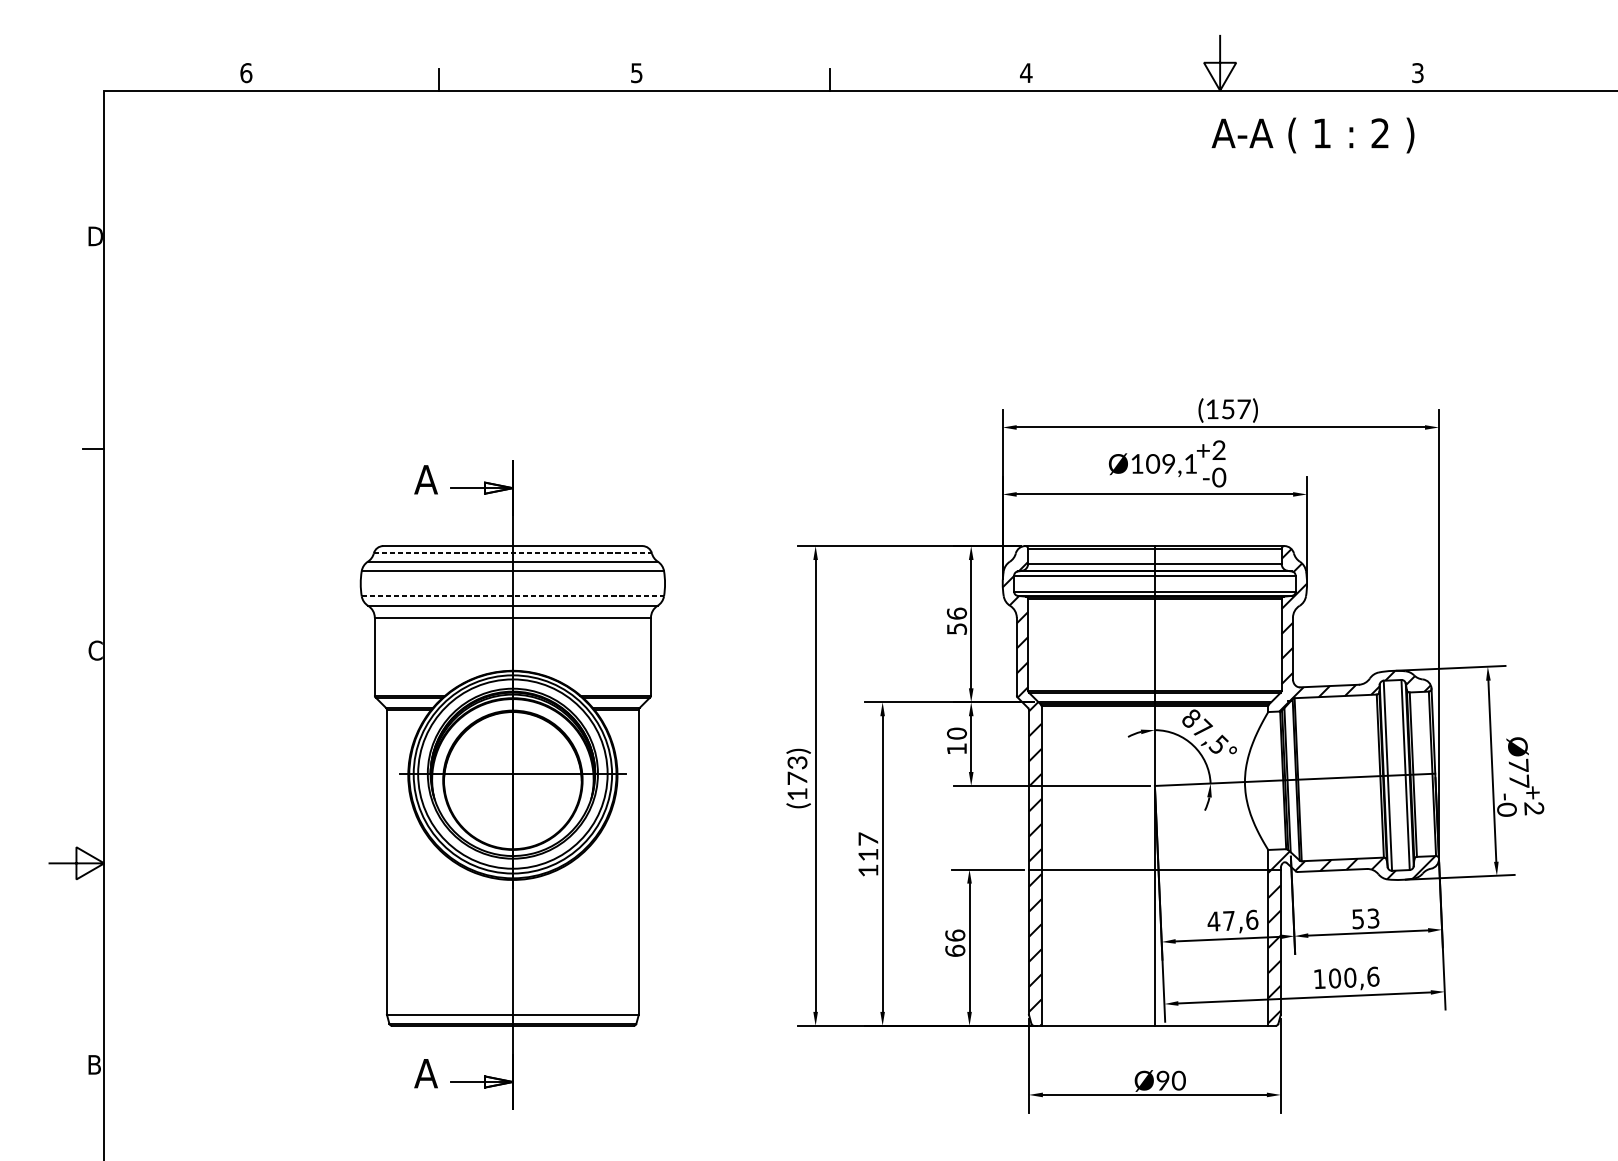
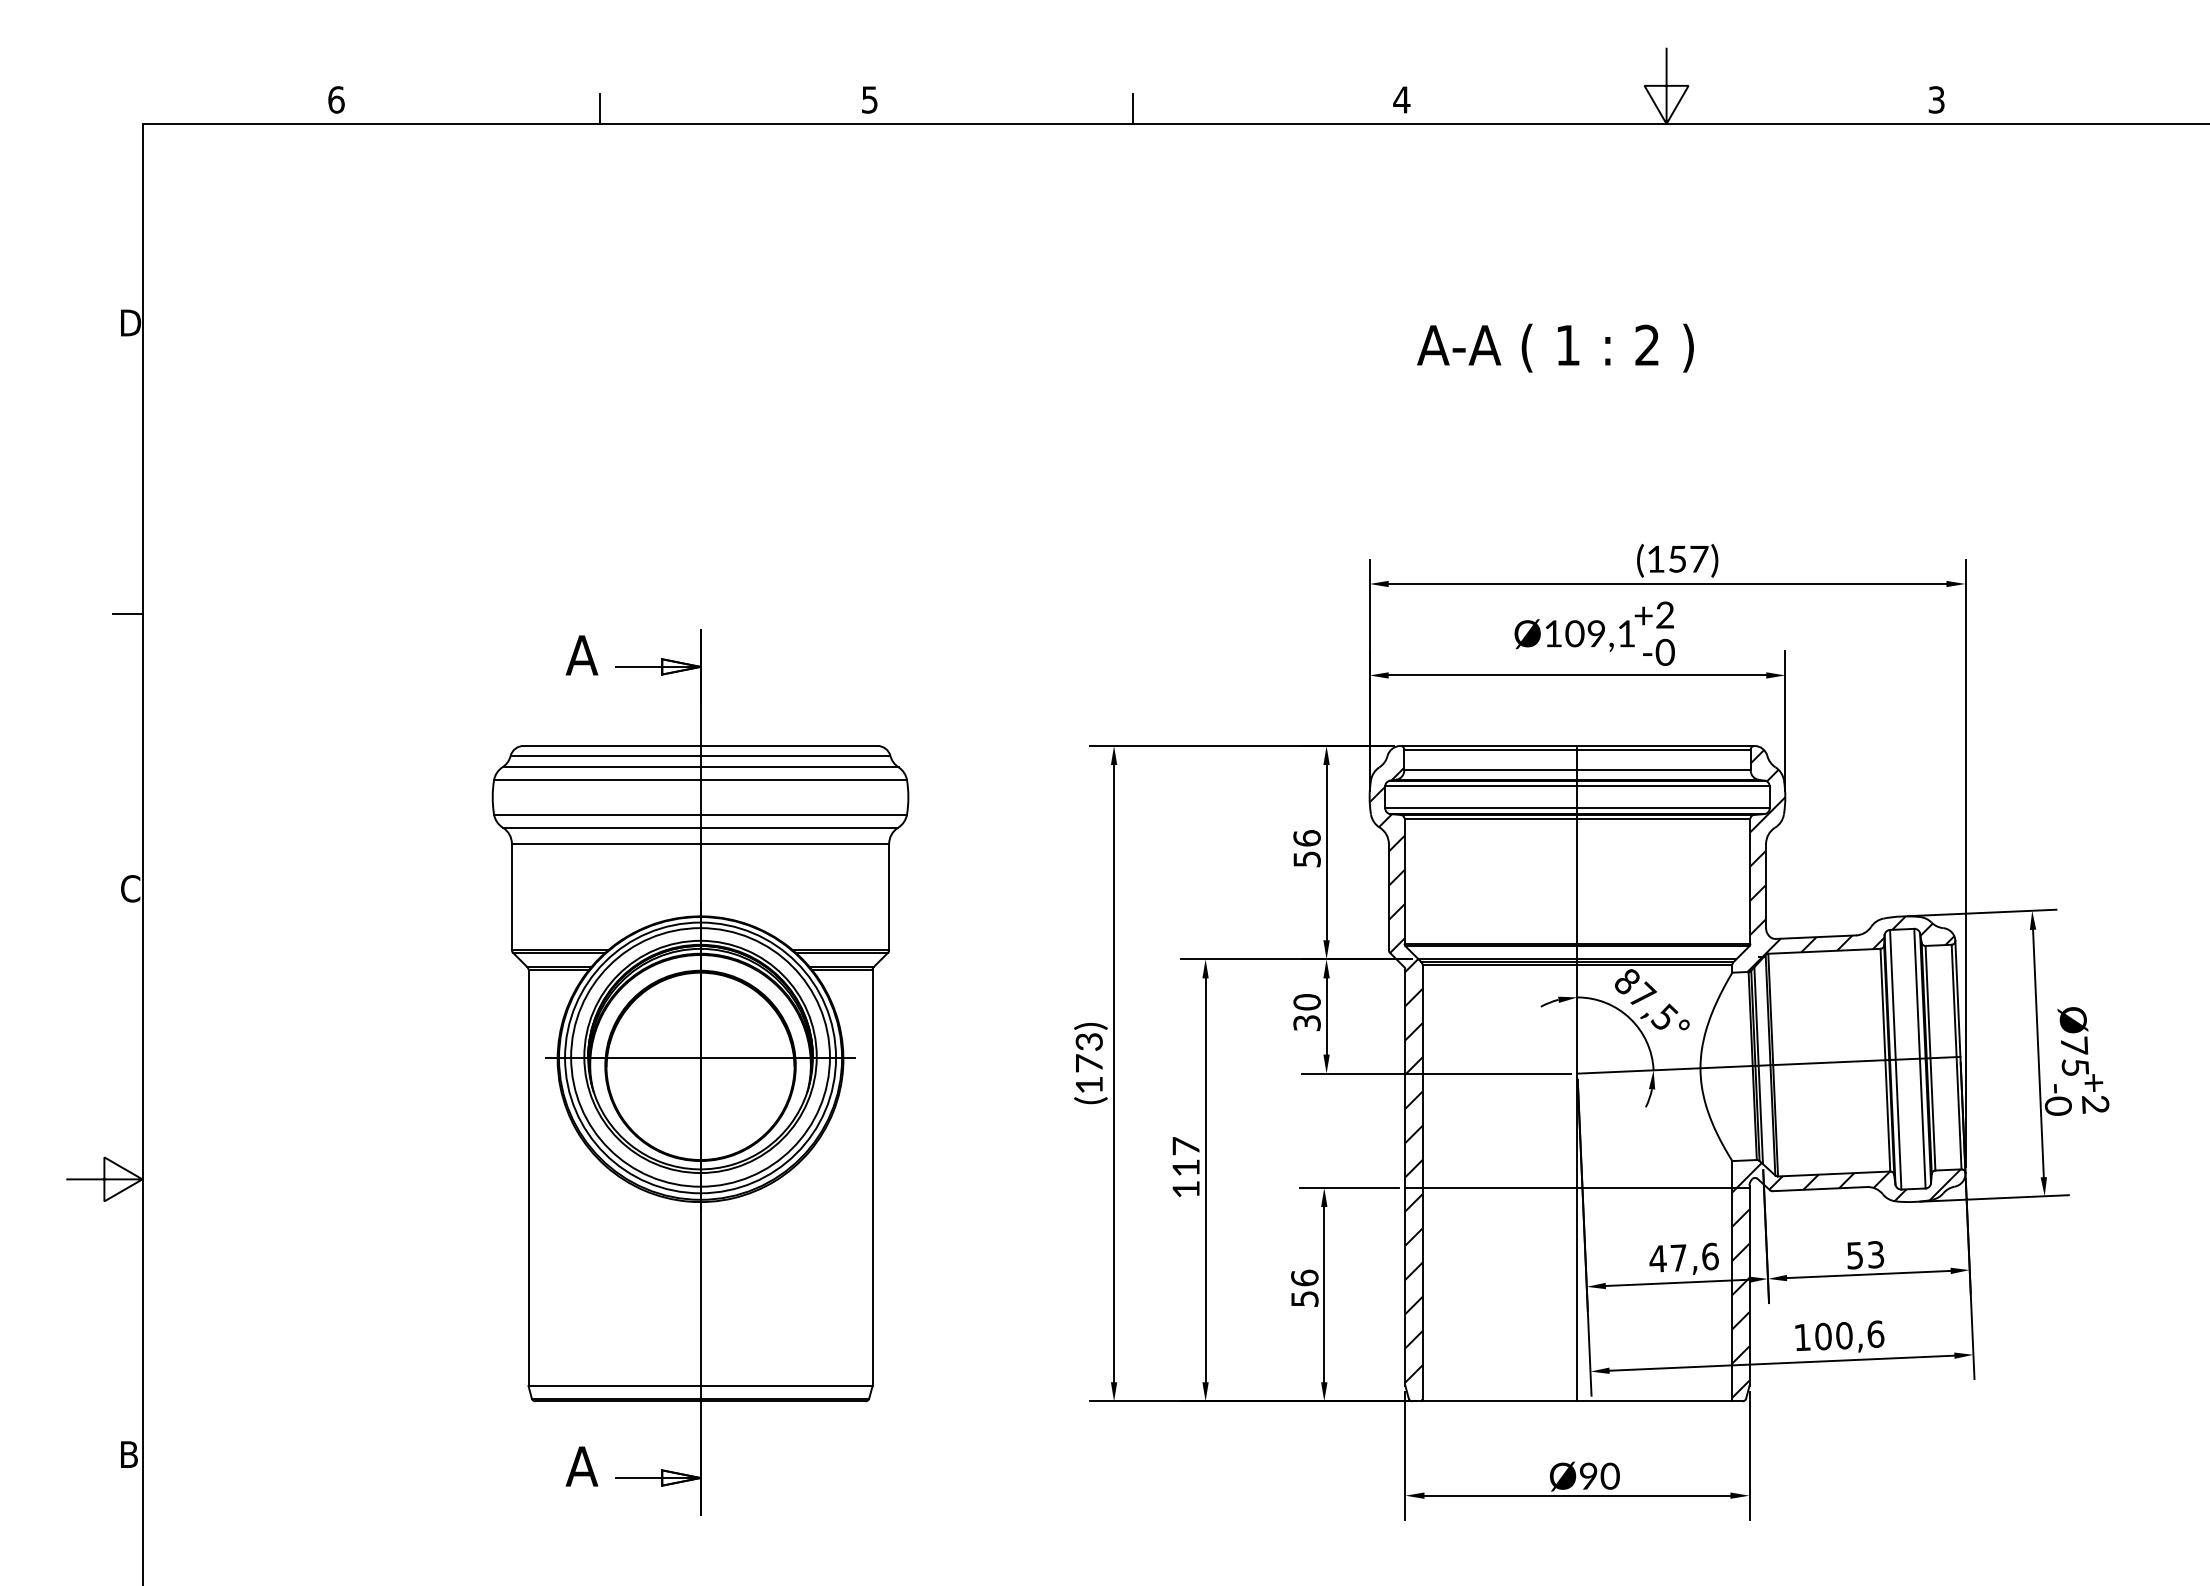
text: (1313, 135) -> (1555, 347), moved
line: (512, 553) -> (700, 756), dashed -> solid
line: (513, 596) -> (701, 814), dashed -> solid
text: (956, 749) -> (1306, 1023), 10 -> 30
text: (1519, 781) -> (2075, 1067), Ø77 -> Ø75
text: (955, 950) -> (1304, 1298), 66 -> 56

